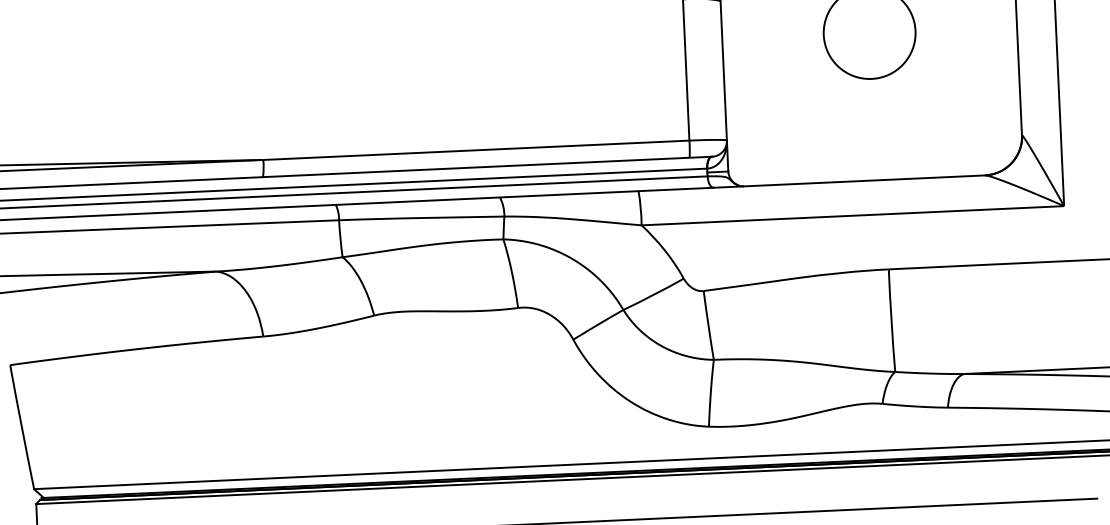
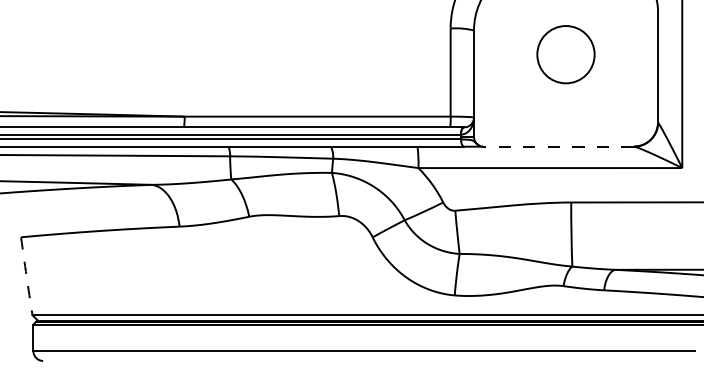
line: (862, 180) -> (557, 146), solid -> dashed
arc: (21, 427) -> (26, 276), solid -> dashed

